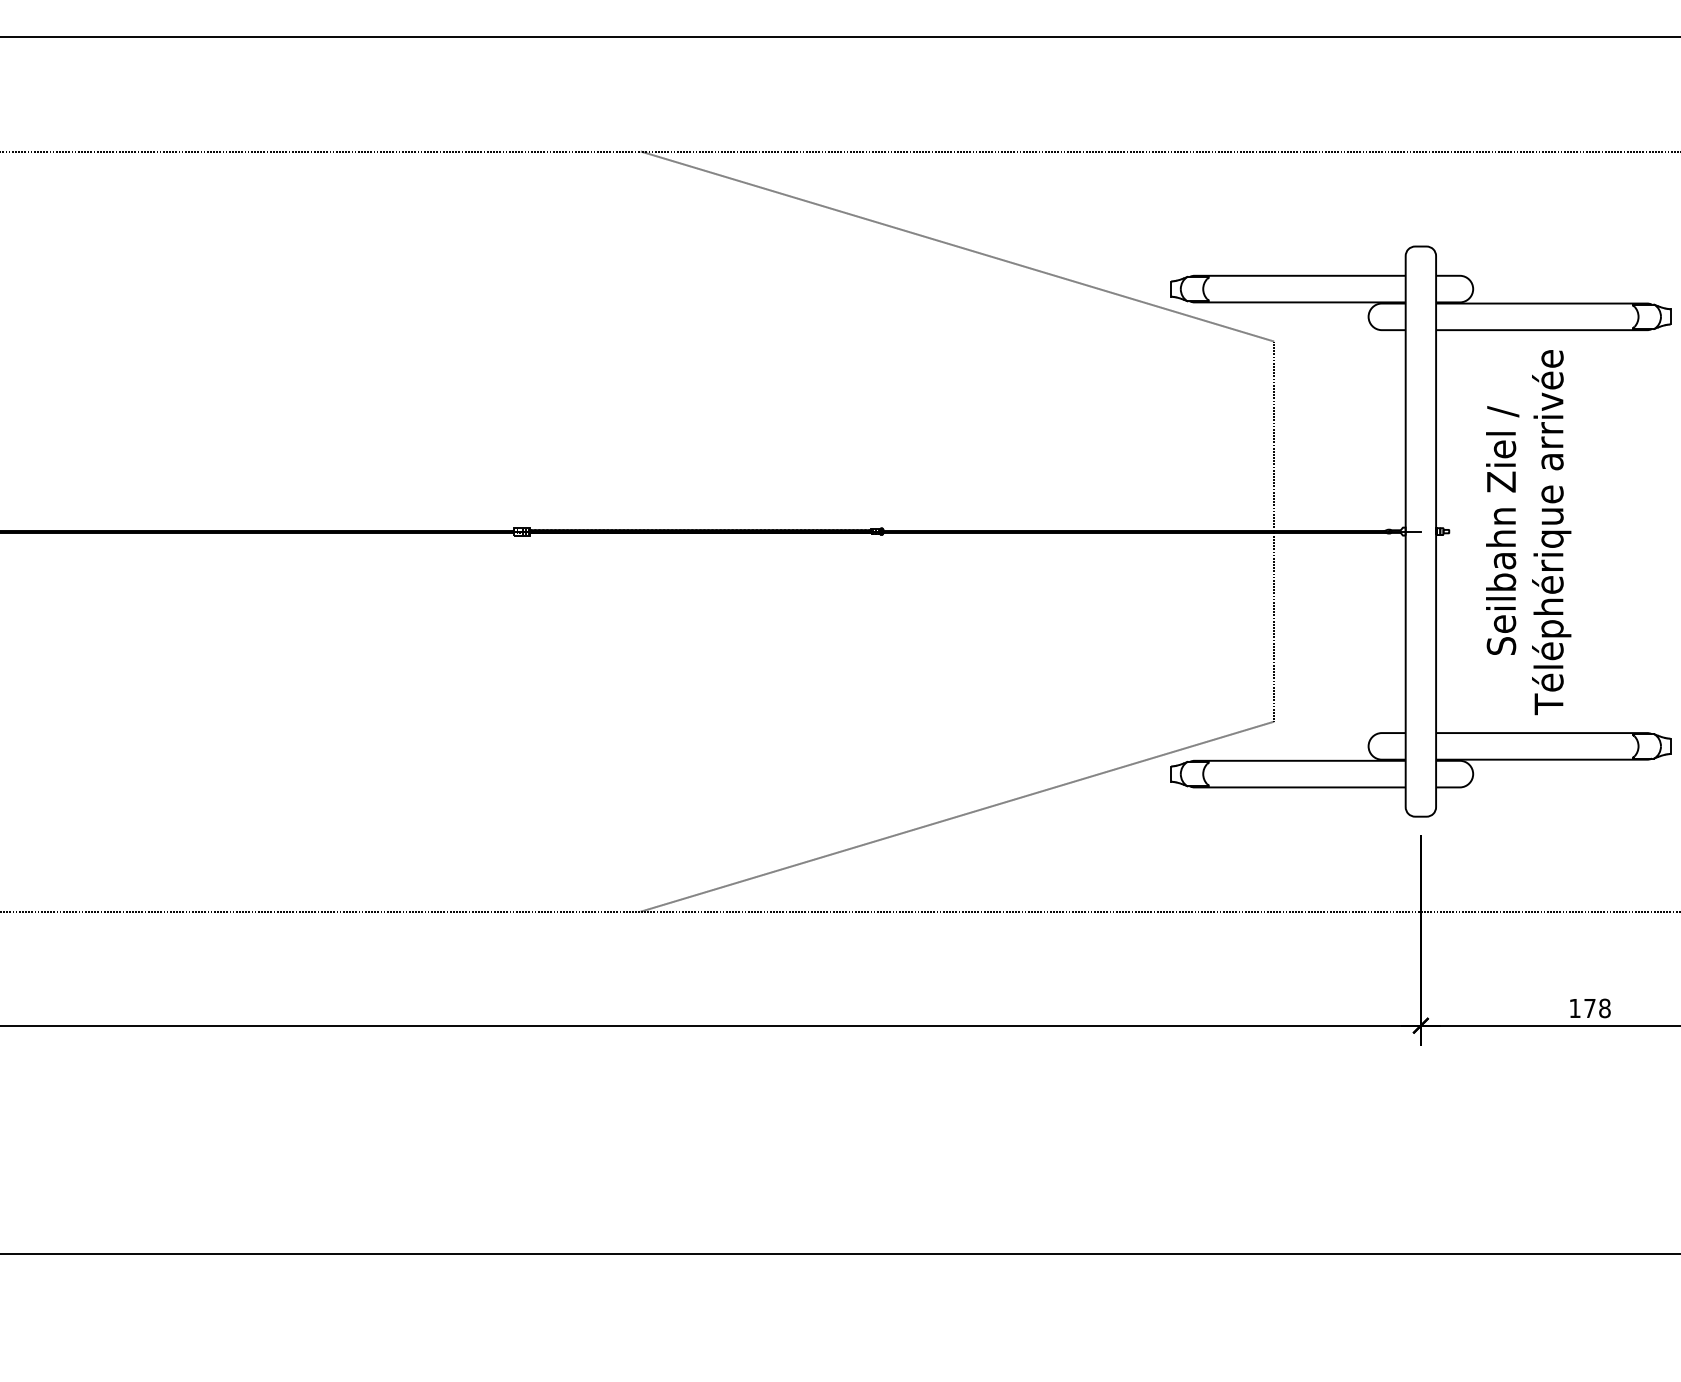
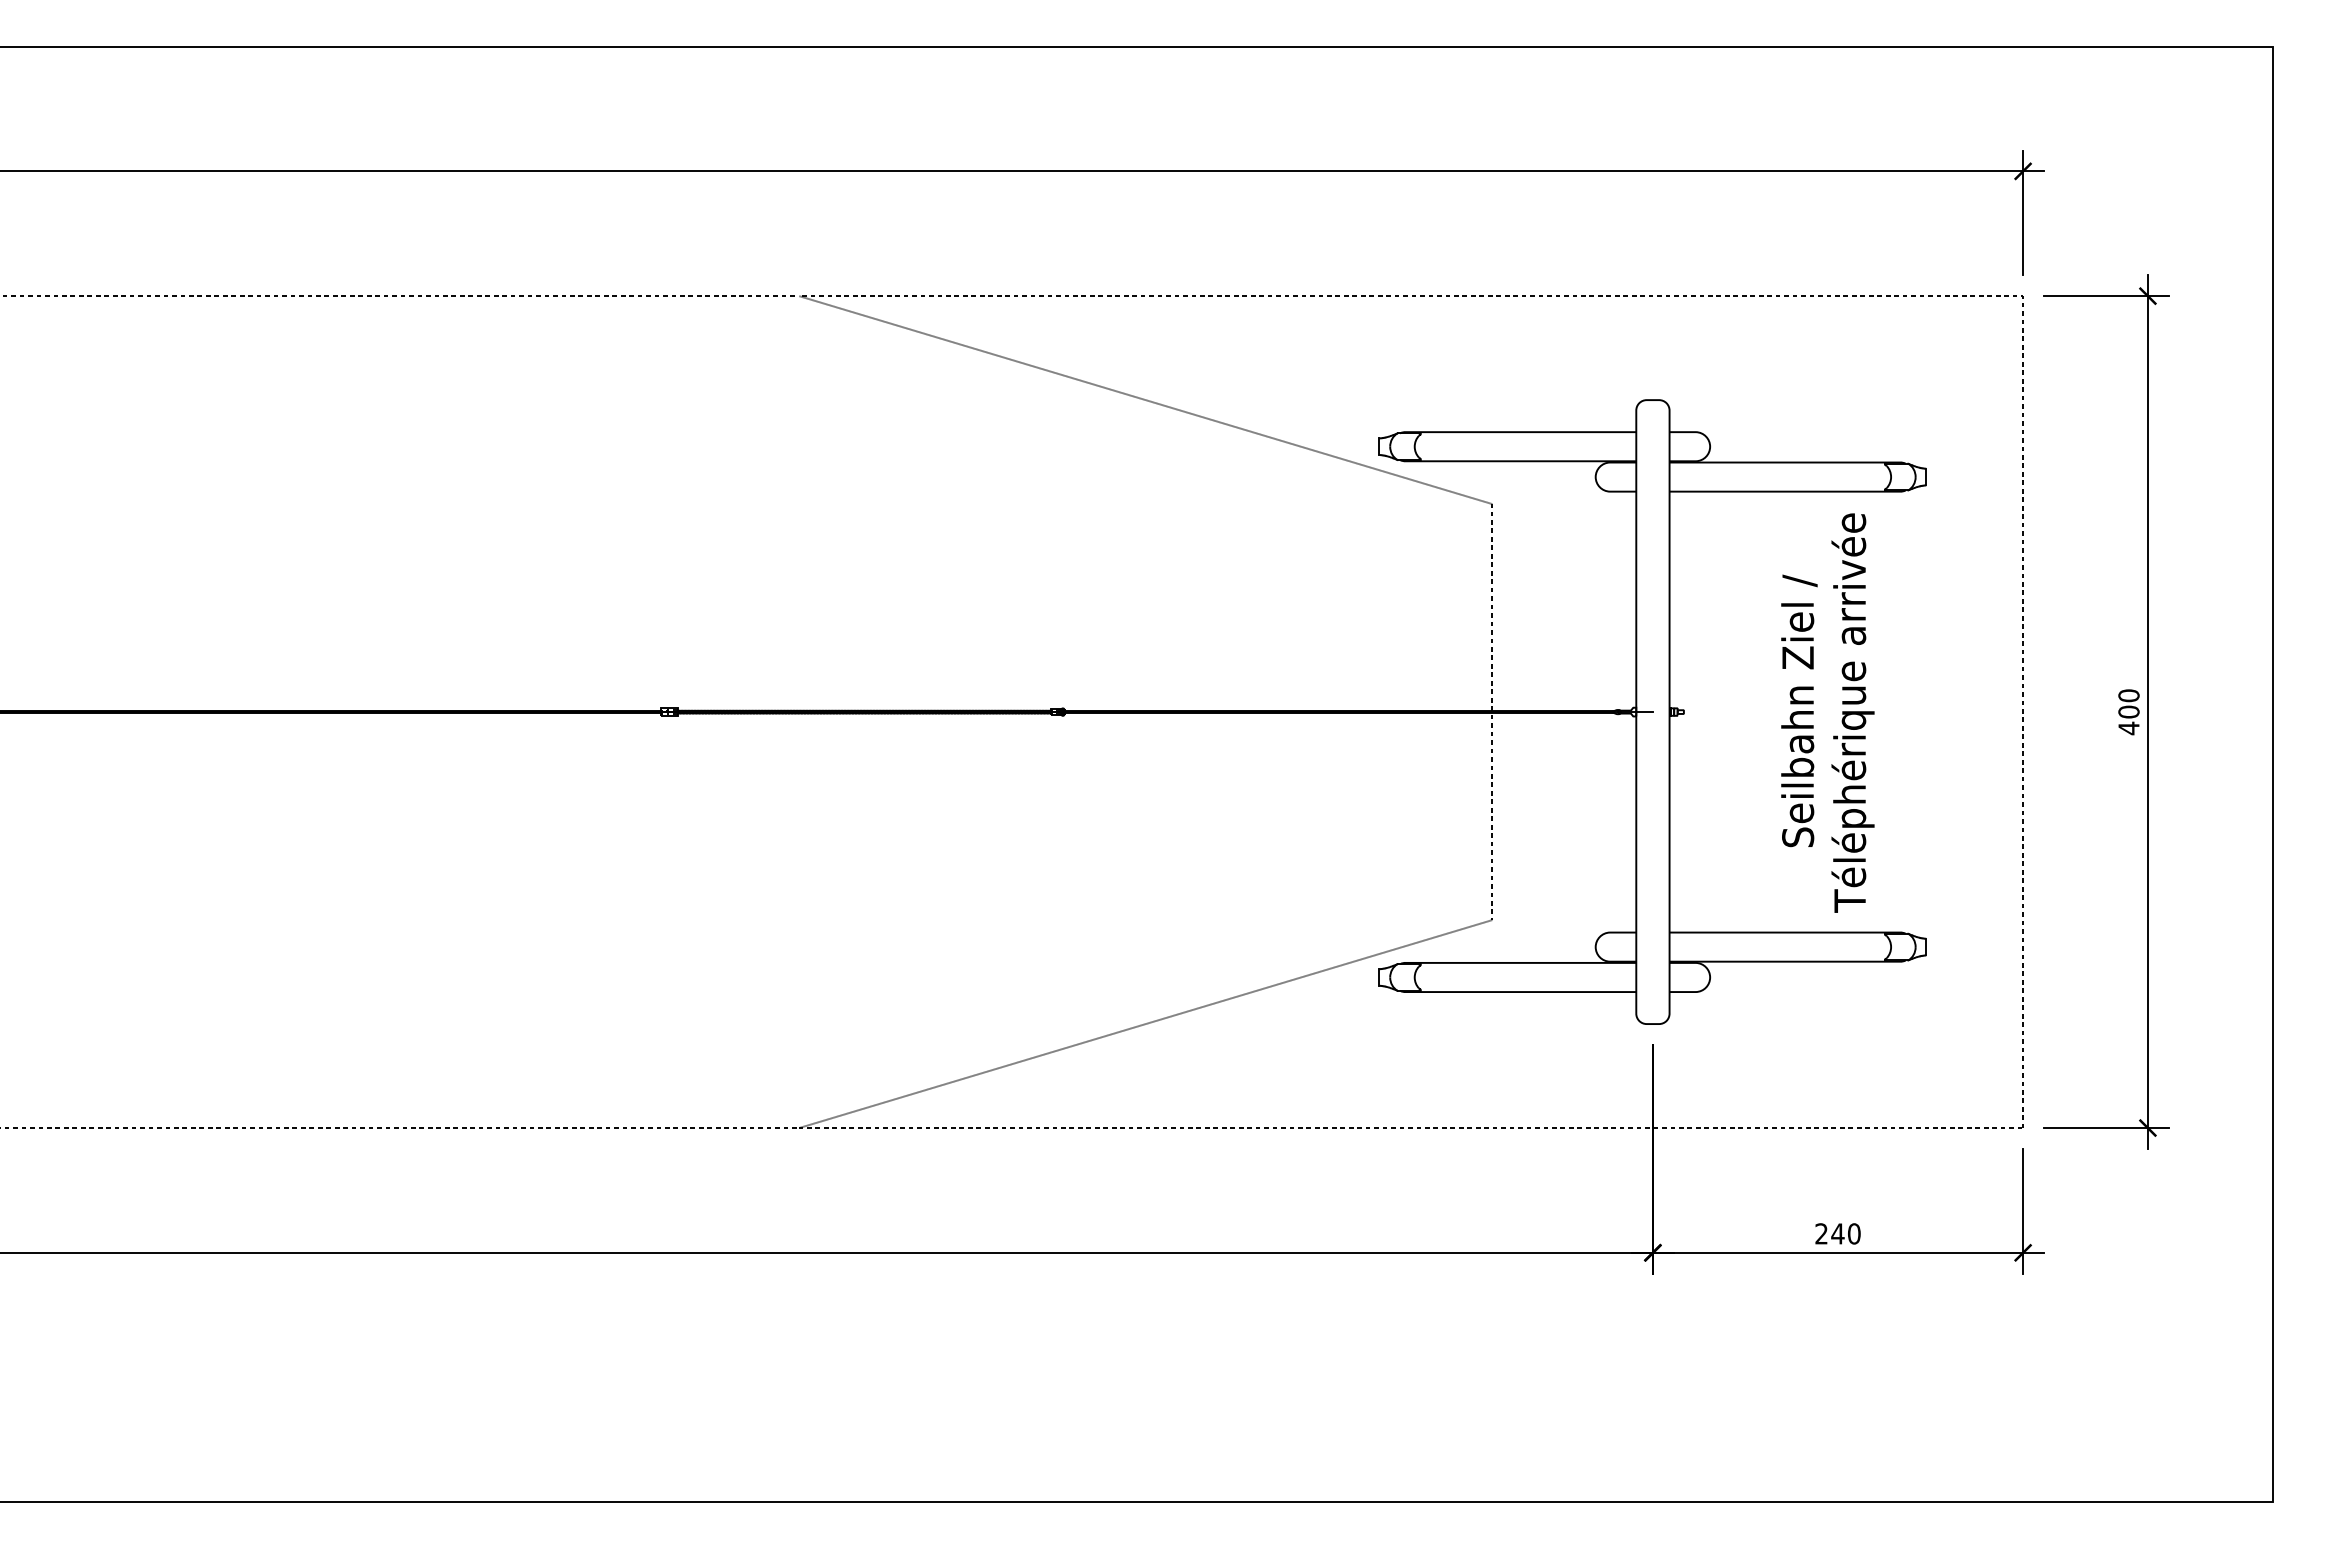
text: (1528, 531) -> (1827, 712), moved
text: (1589, 1008) -> (1837, 1233), 178 -> 240

